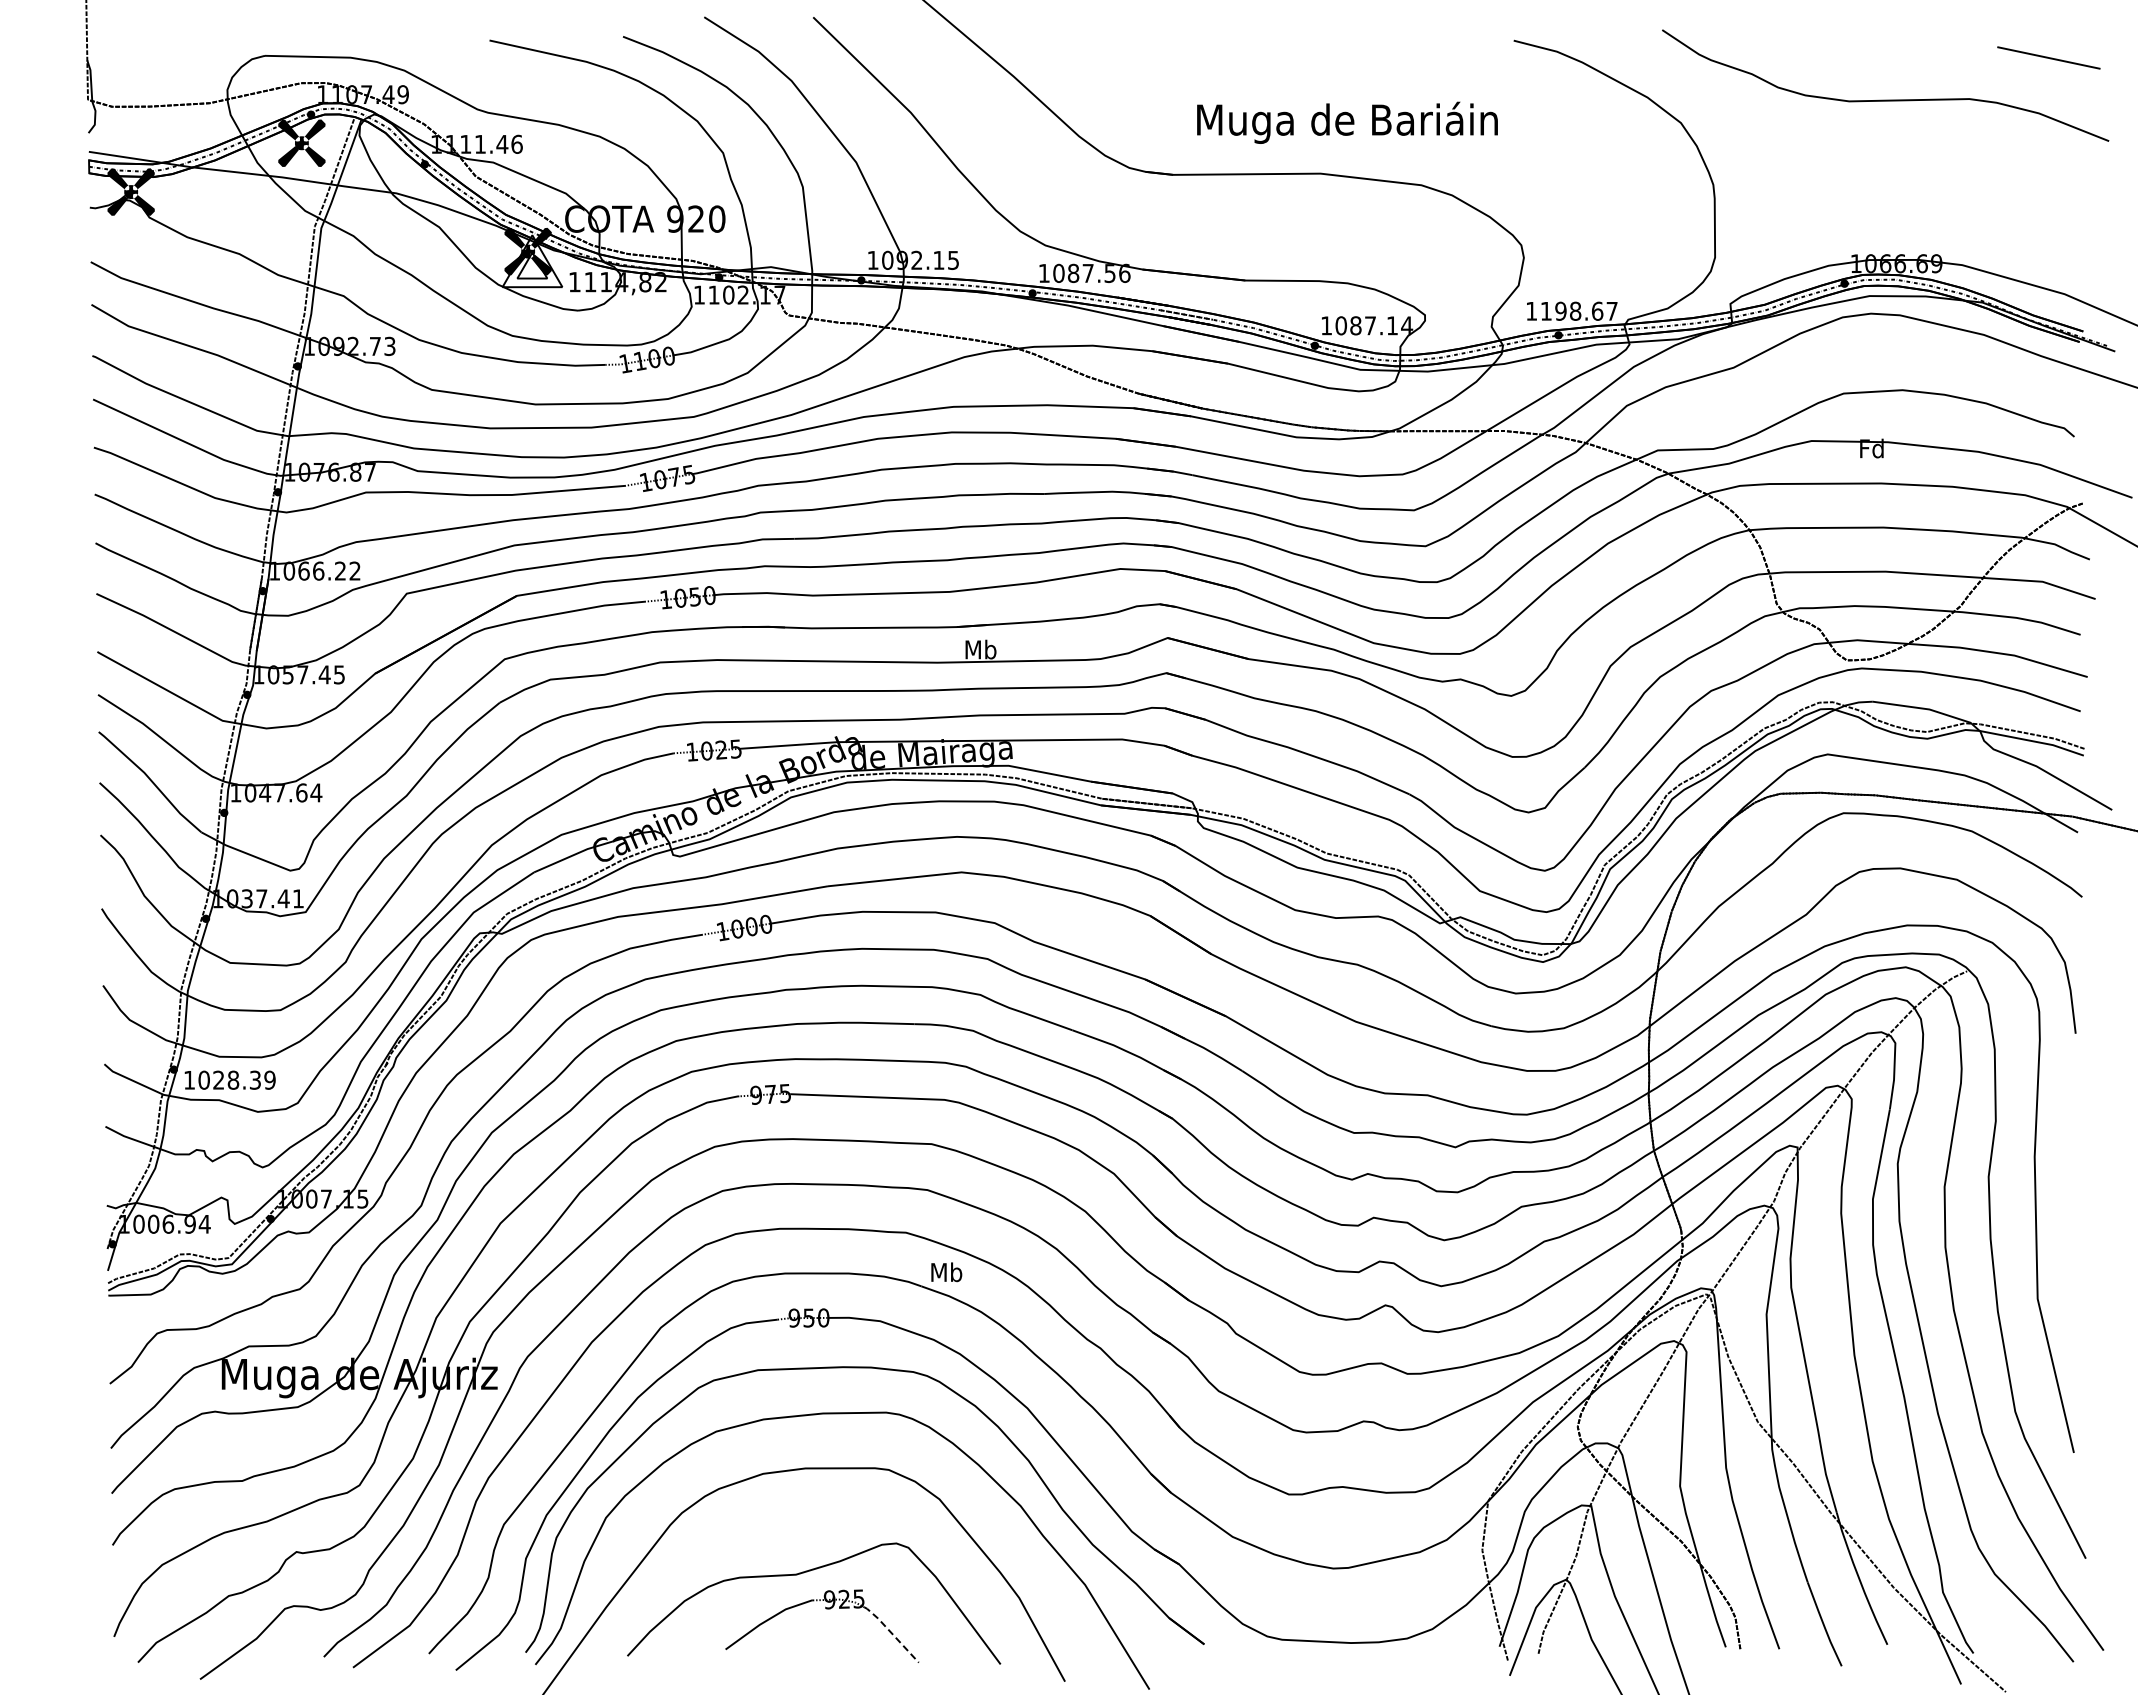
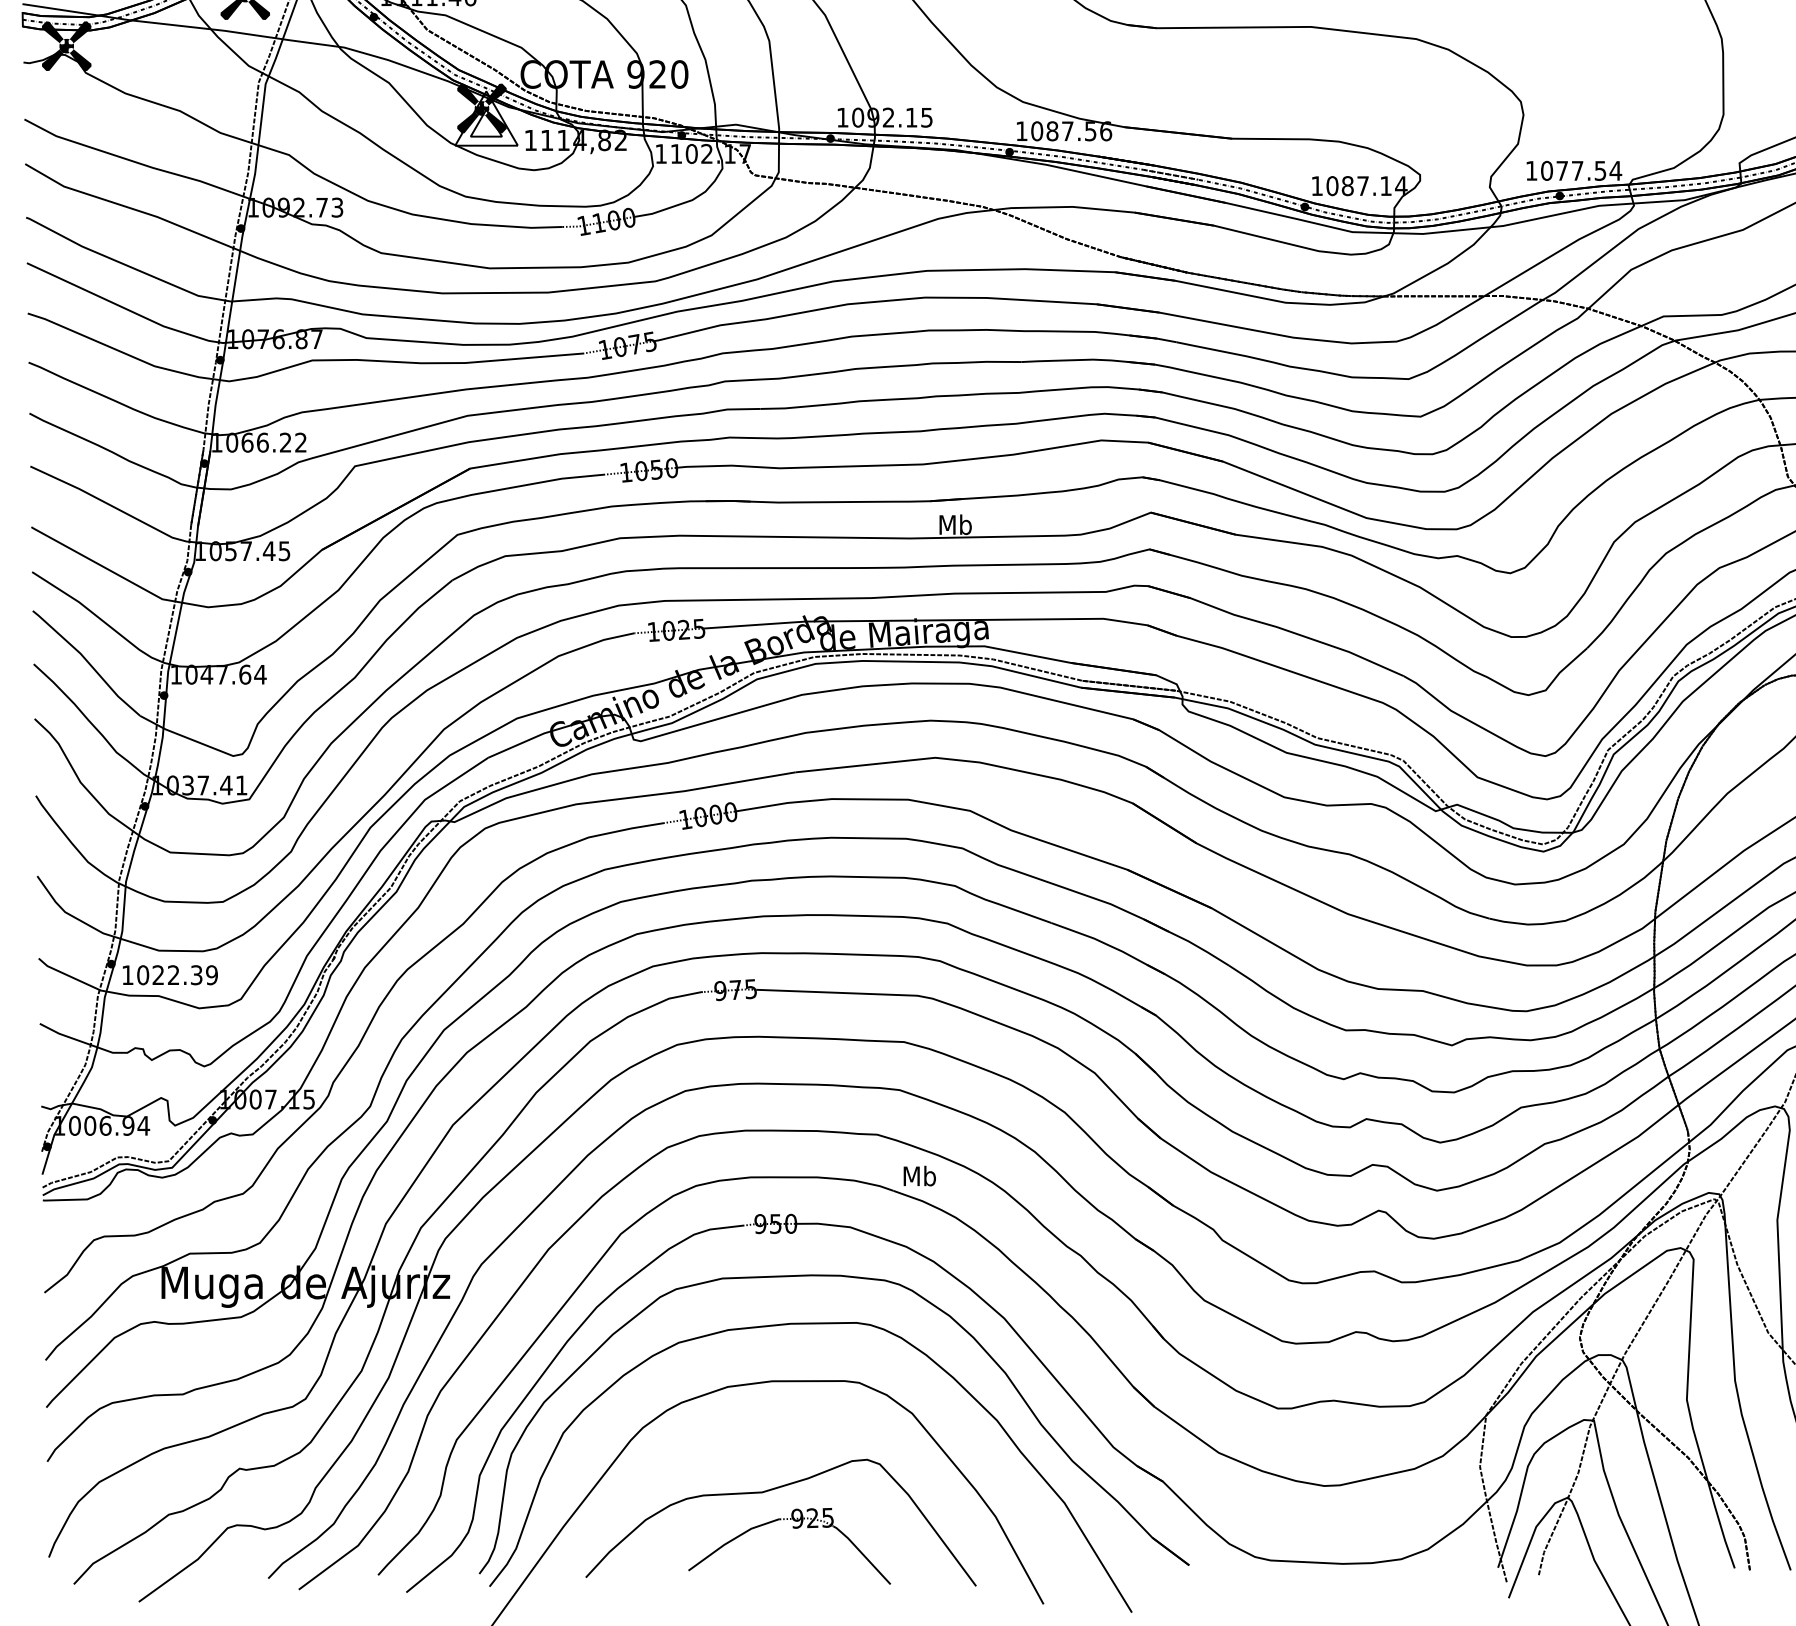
text: (1579, 310) -> (1581, 170), 1198.67 -> 1077.54
text: (233, 1079) -> (173, 974), 1028.39 -> 1022.39
line: (891, 1632) -> (862, 1552), dashed -> solid

